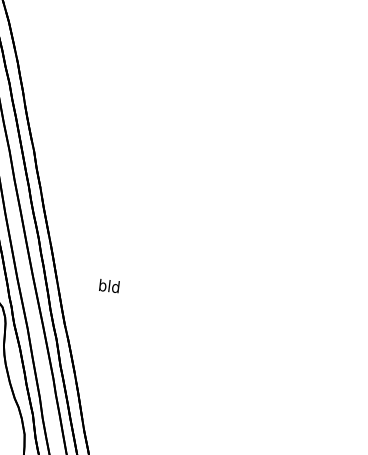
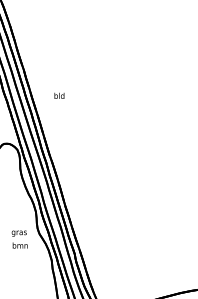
text: (109, 285) -> (59, 95), moved

